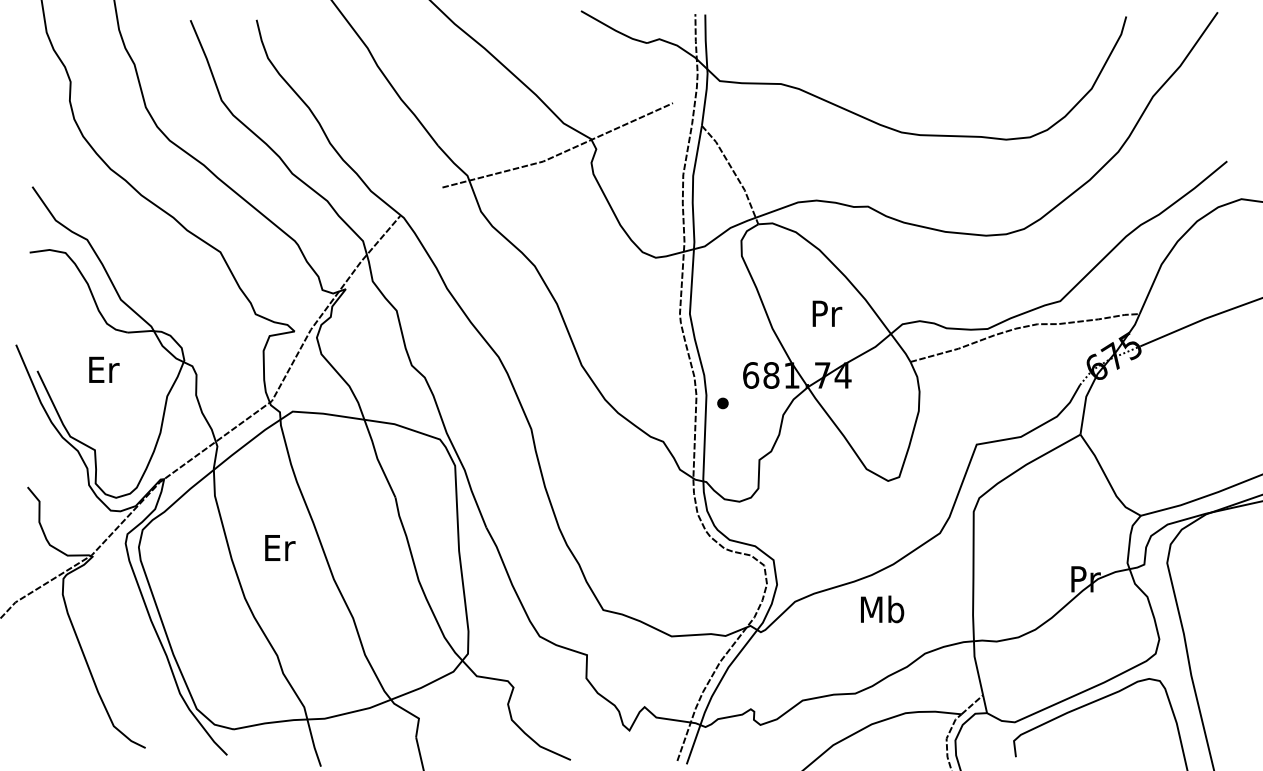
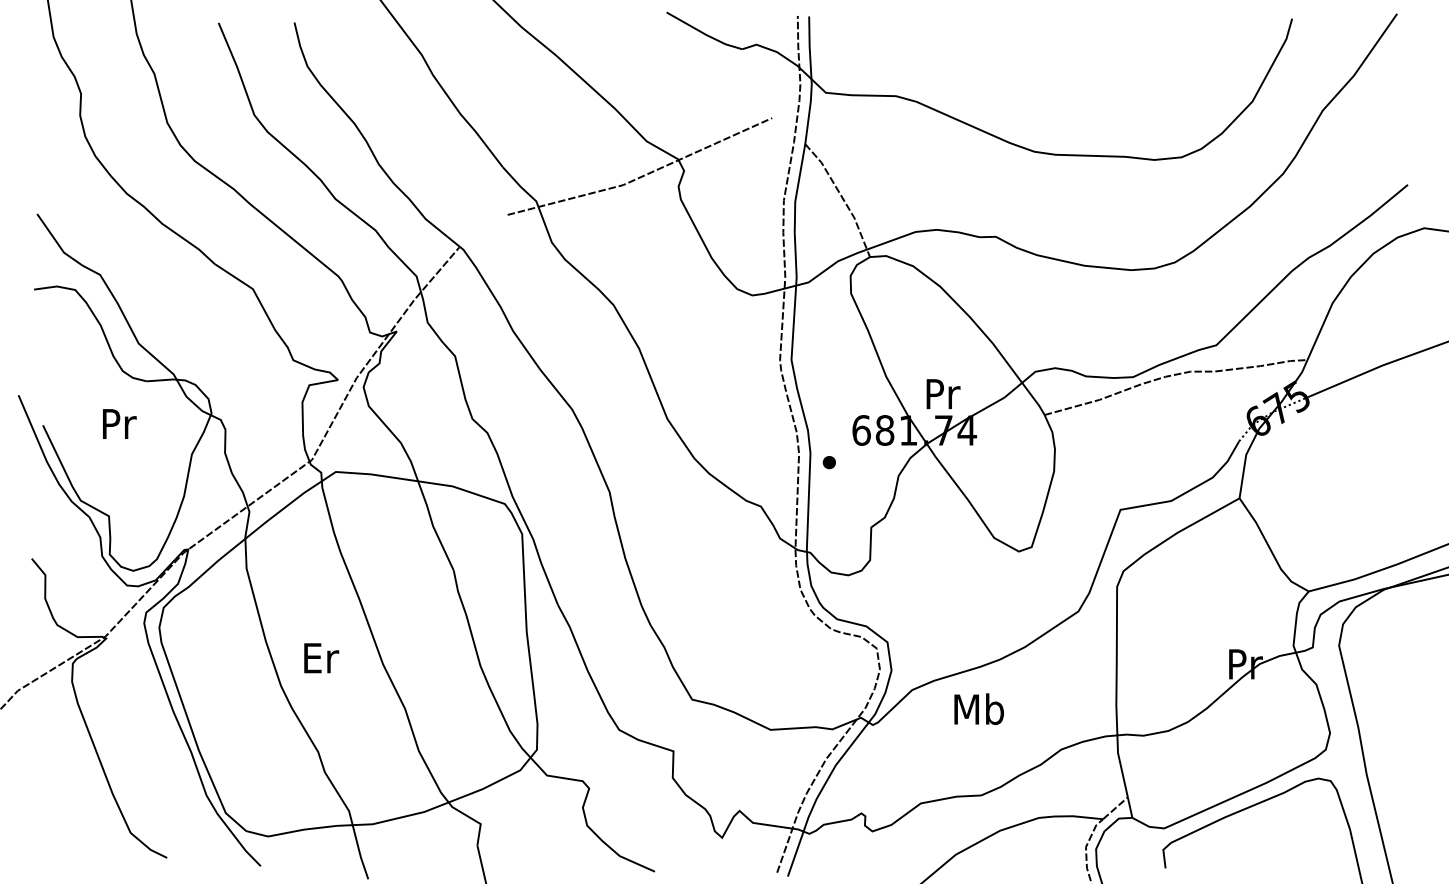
text: (827, 313) -> (943, 393), moved
text: (104, 369) -> (119, 423), Er -> Pr
text: (280, 547) -> (321, 657), moved
text: (882, 609) -> (979, 709), moved

